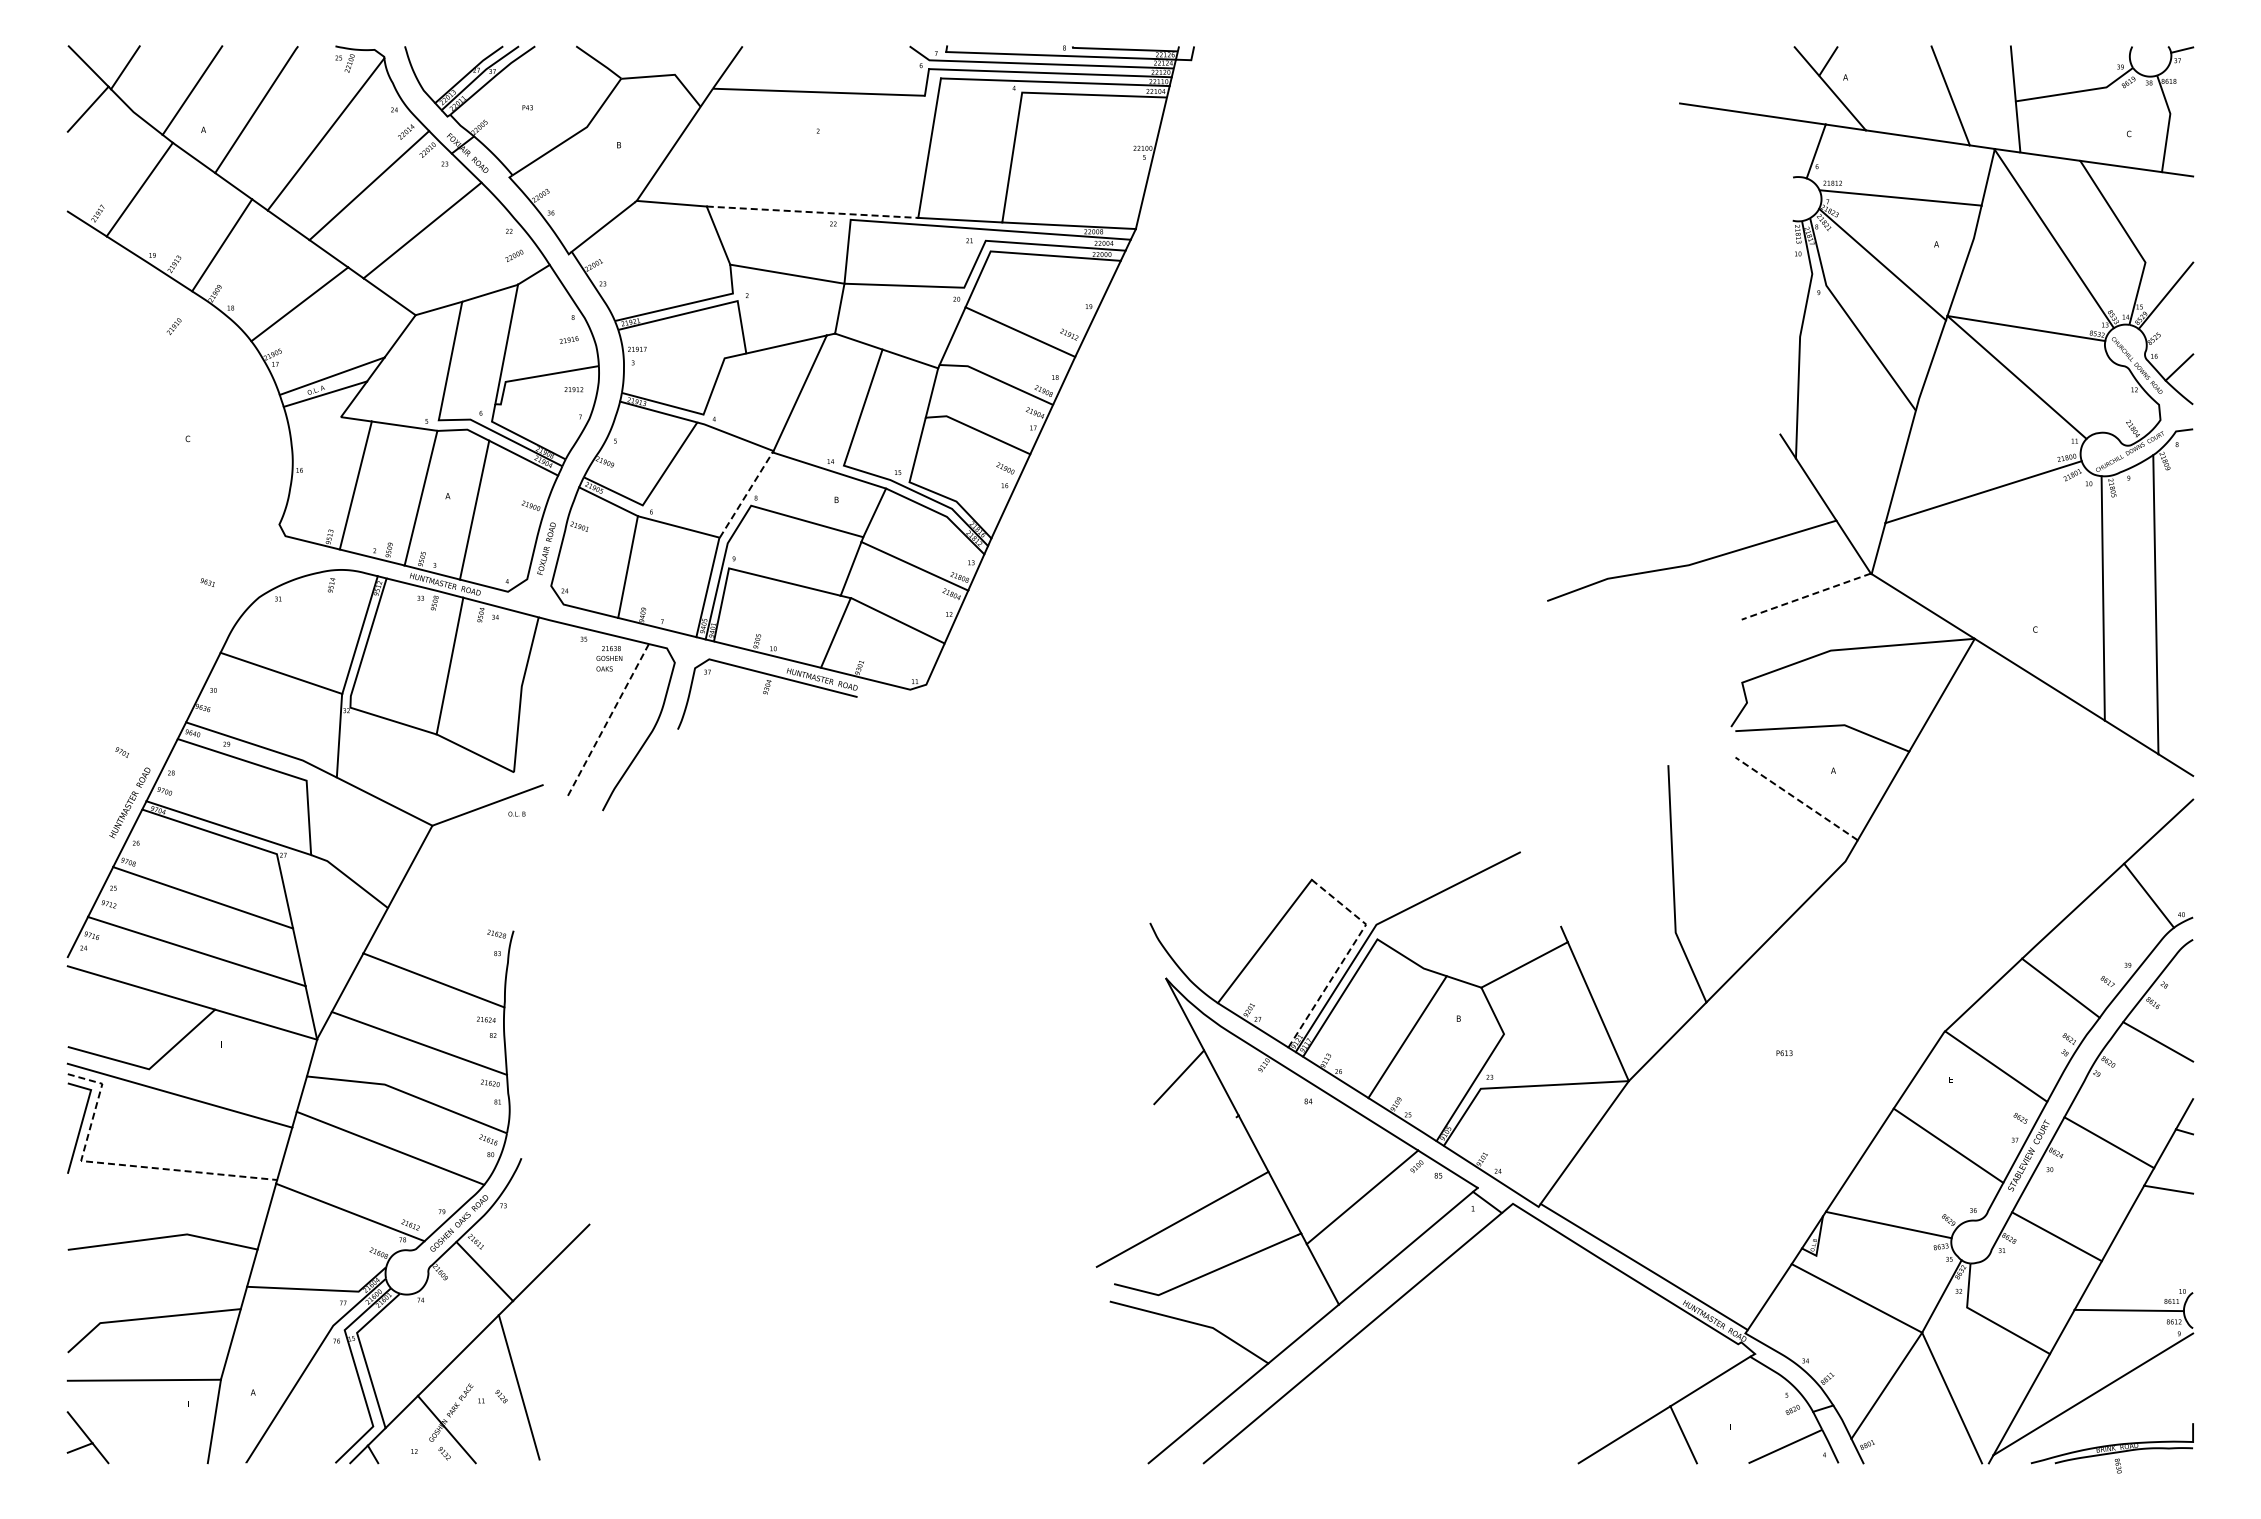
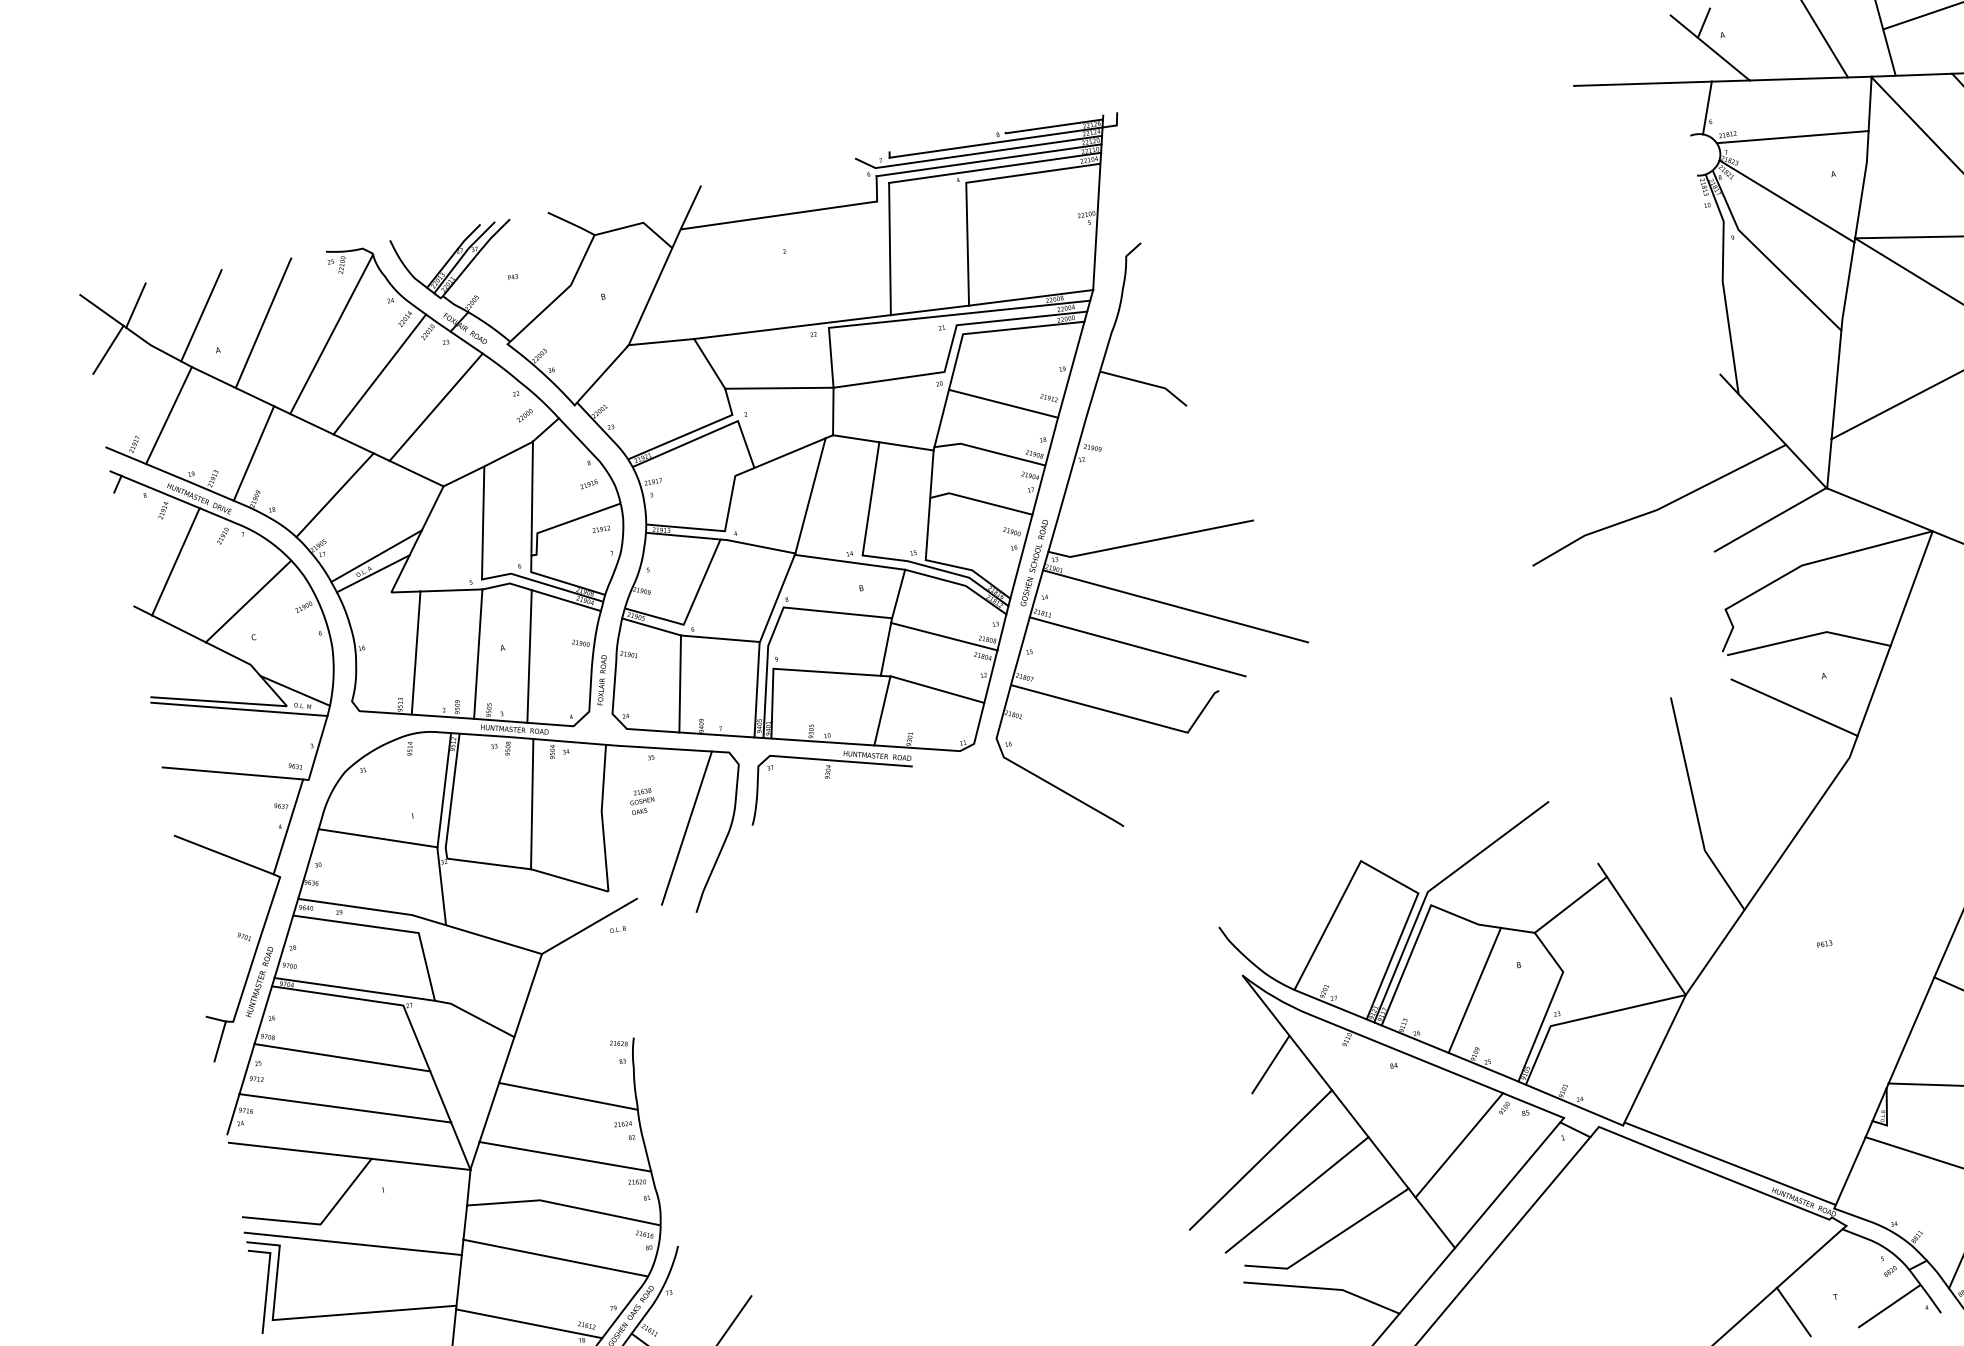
line: (812, 212) -> (792, 327), dashed -> solid
line: (746, 494) -> (777, 597), dashed -> solid
part: (1123, 503) -> (1126, 544), added
part: (161, 582) -> (252, 773), added
line: (1806, 596) -> (1770, 519), dashed -> solid
text: (609, 658) -> (642, 801), moved
line: (608, 720) -> (687, 828), dashed -> solid
line: (1796, 798) -> (1794, 707), dashed -> solid
line: (1346, 955) -> (1405, 925), dashed -> solid
line: (120, 1164) -> (309, 1316), dashed -> solid
line: (1149, 1176) -> (1259, 1160), added

